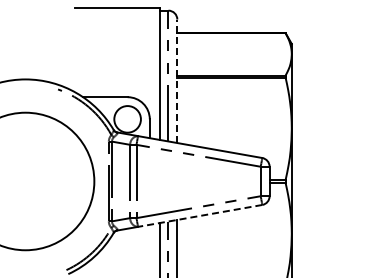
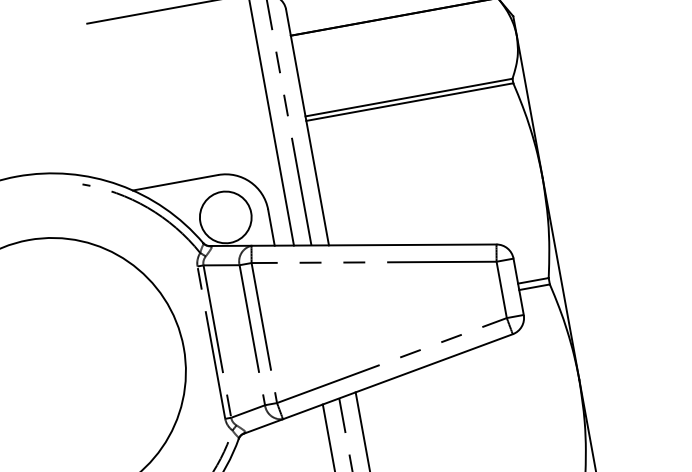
line: (177, 81) -> (307, 127), dashed -> solid
line: (199, 216) -> (396, 378), dashed -> solid

